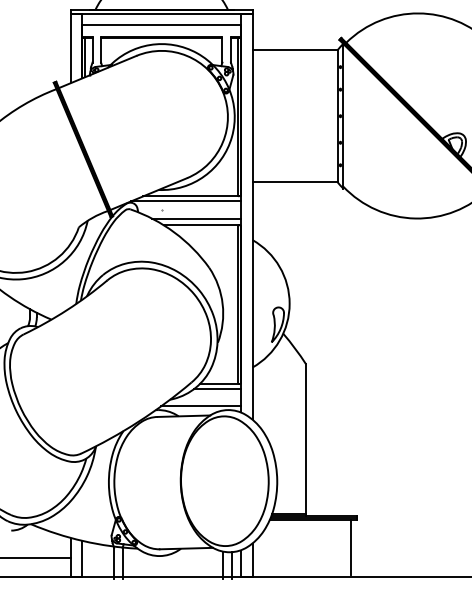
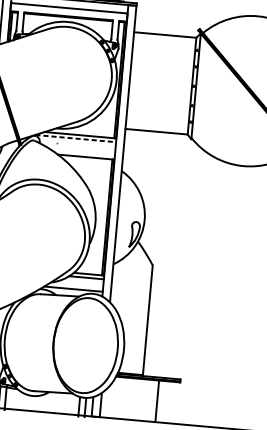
line: (186, 201) -> (75, 138), solid -> dashed
line: (196, 218) -> (82, 151), removed
line: (350, 547) -> (157, 400), moved

